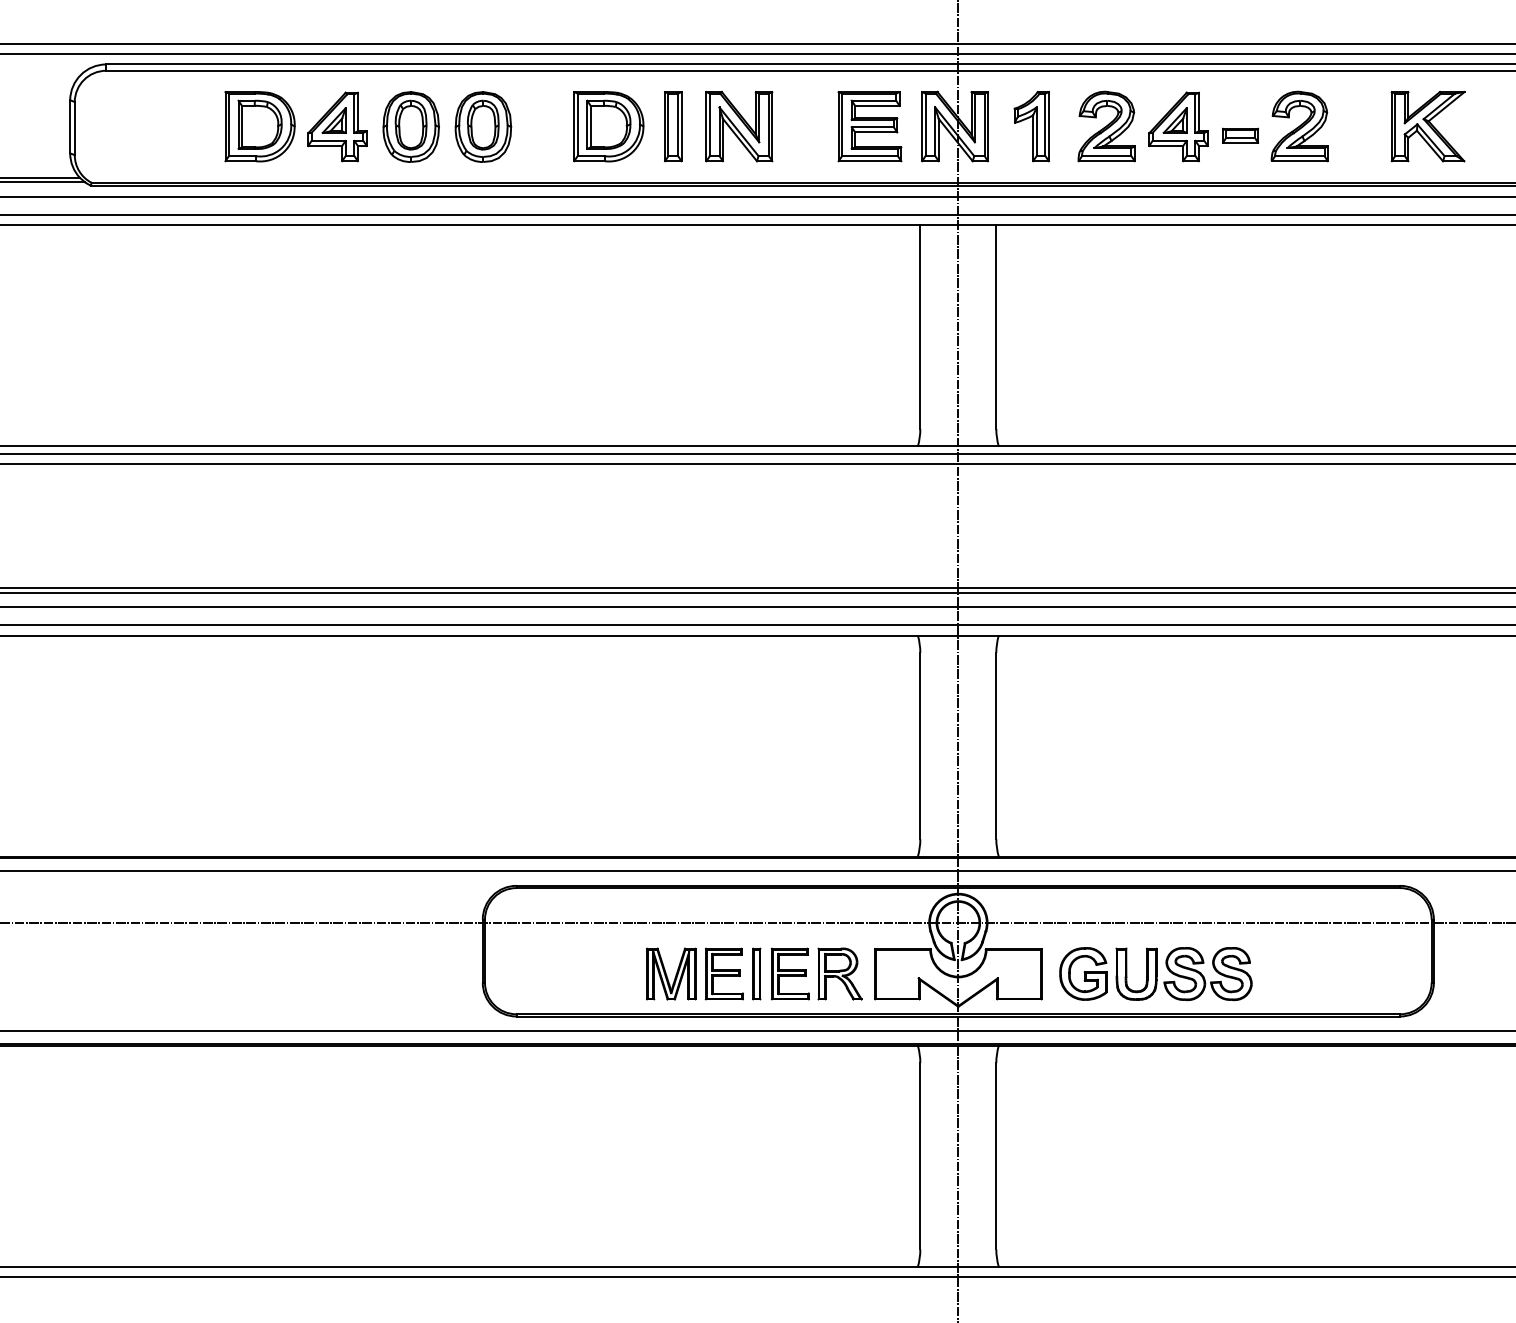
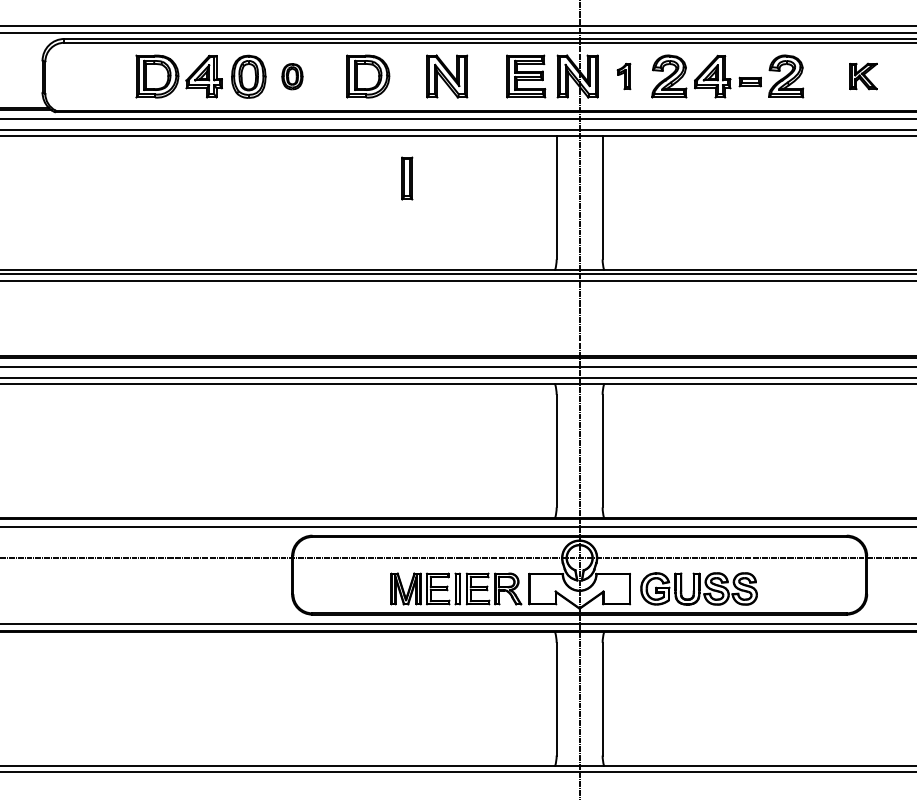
part: (483, 126) -> (292, 76), size x0.6
part: (673, 126) -> (407, 178), moved
part: (1030, 126) -> (623, 76), size x0.6
part: (1427, 126) -> (863, 76), size x0.6

